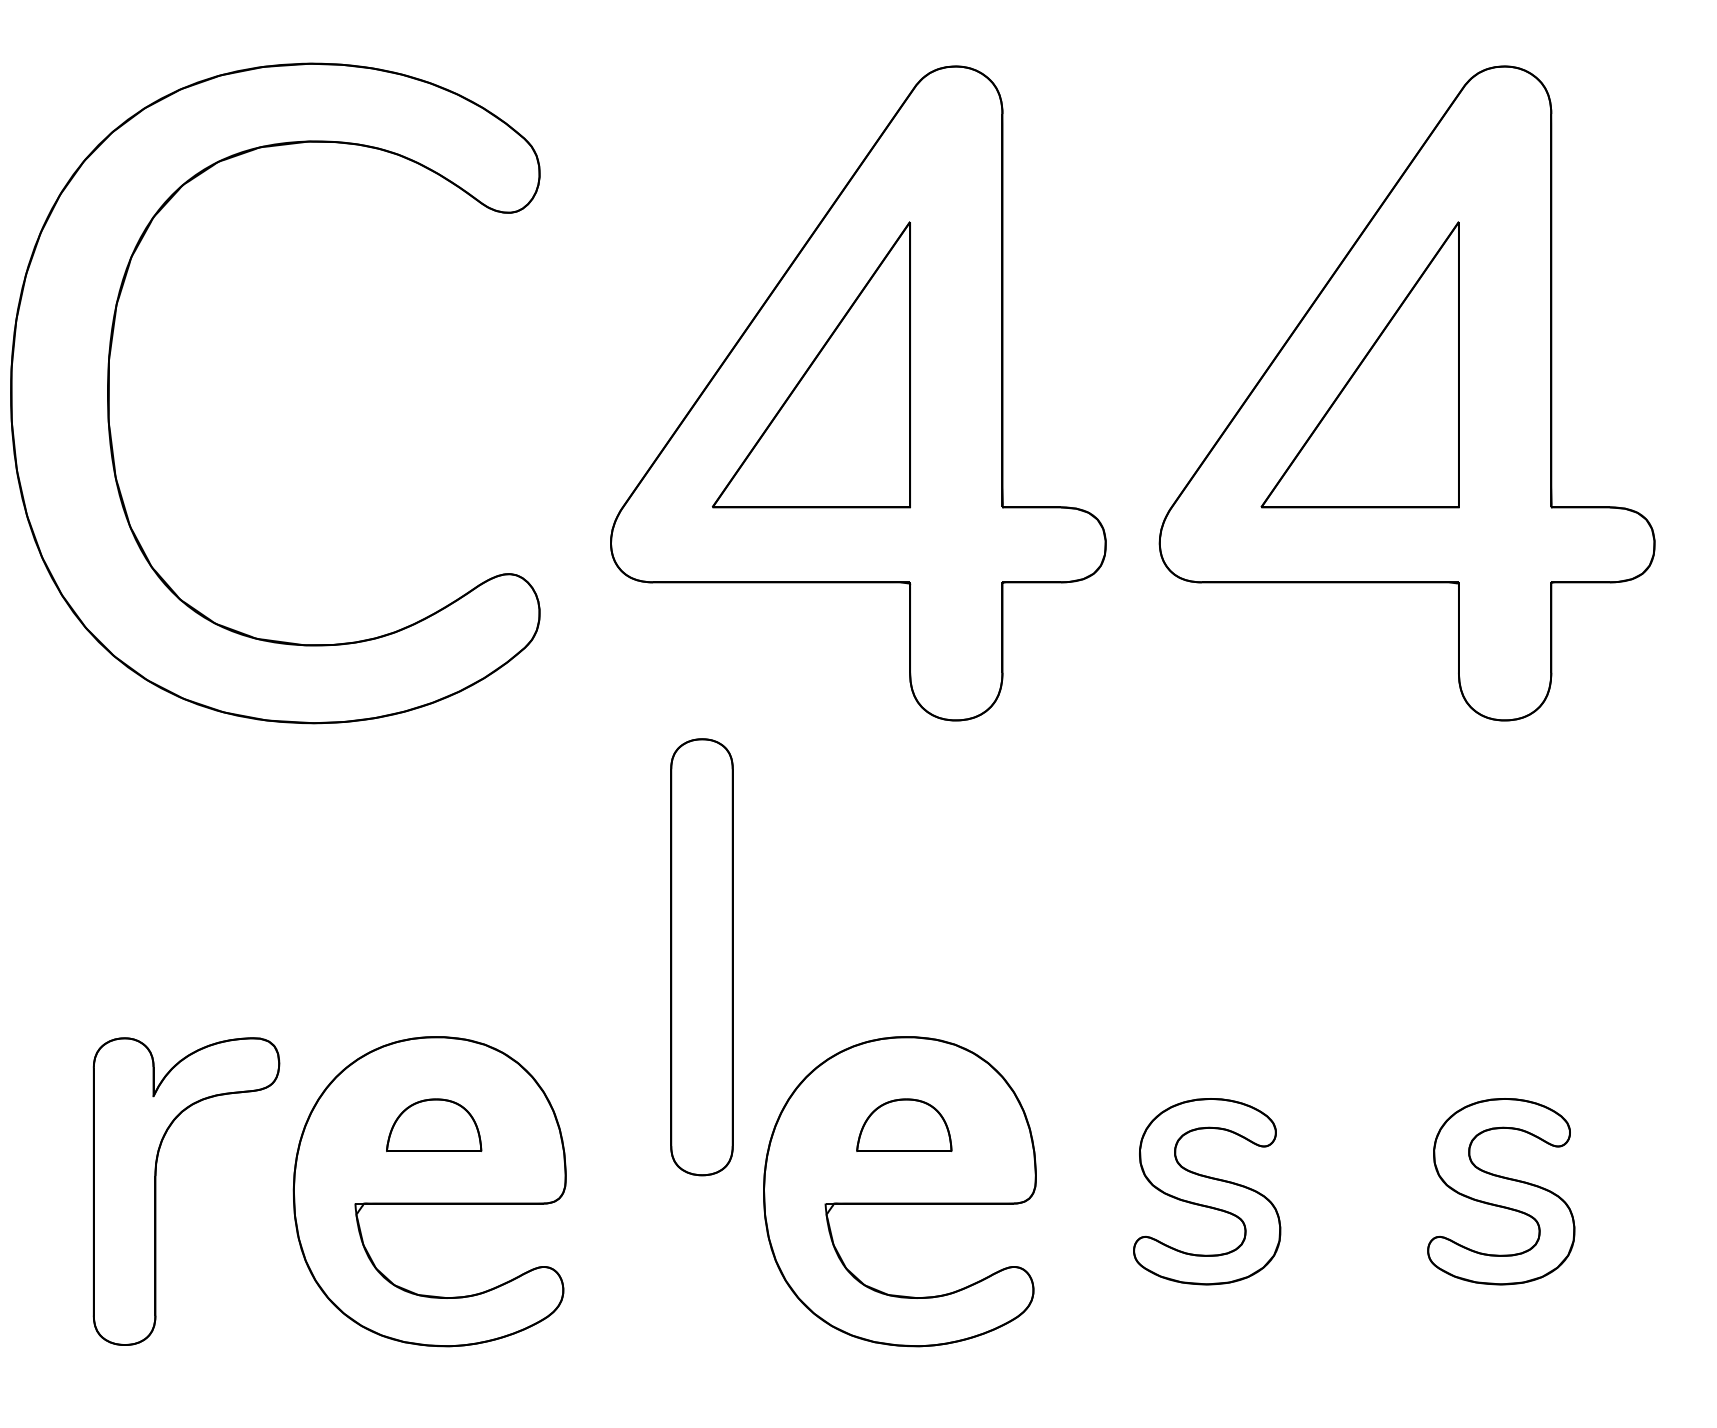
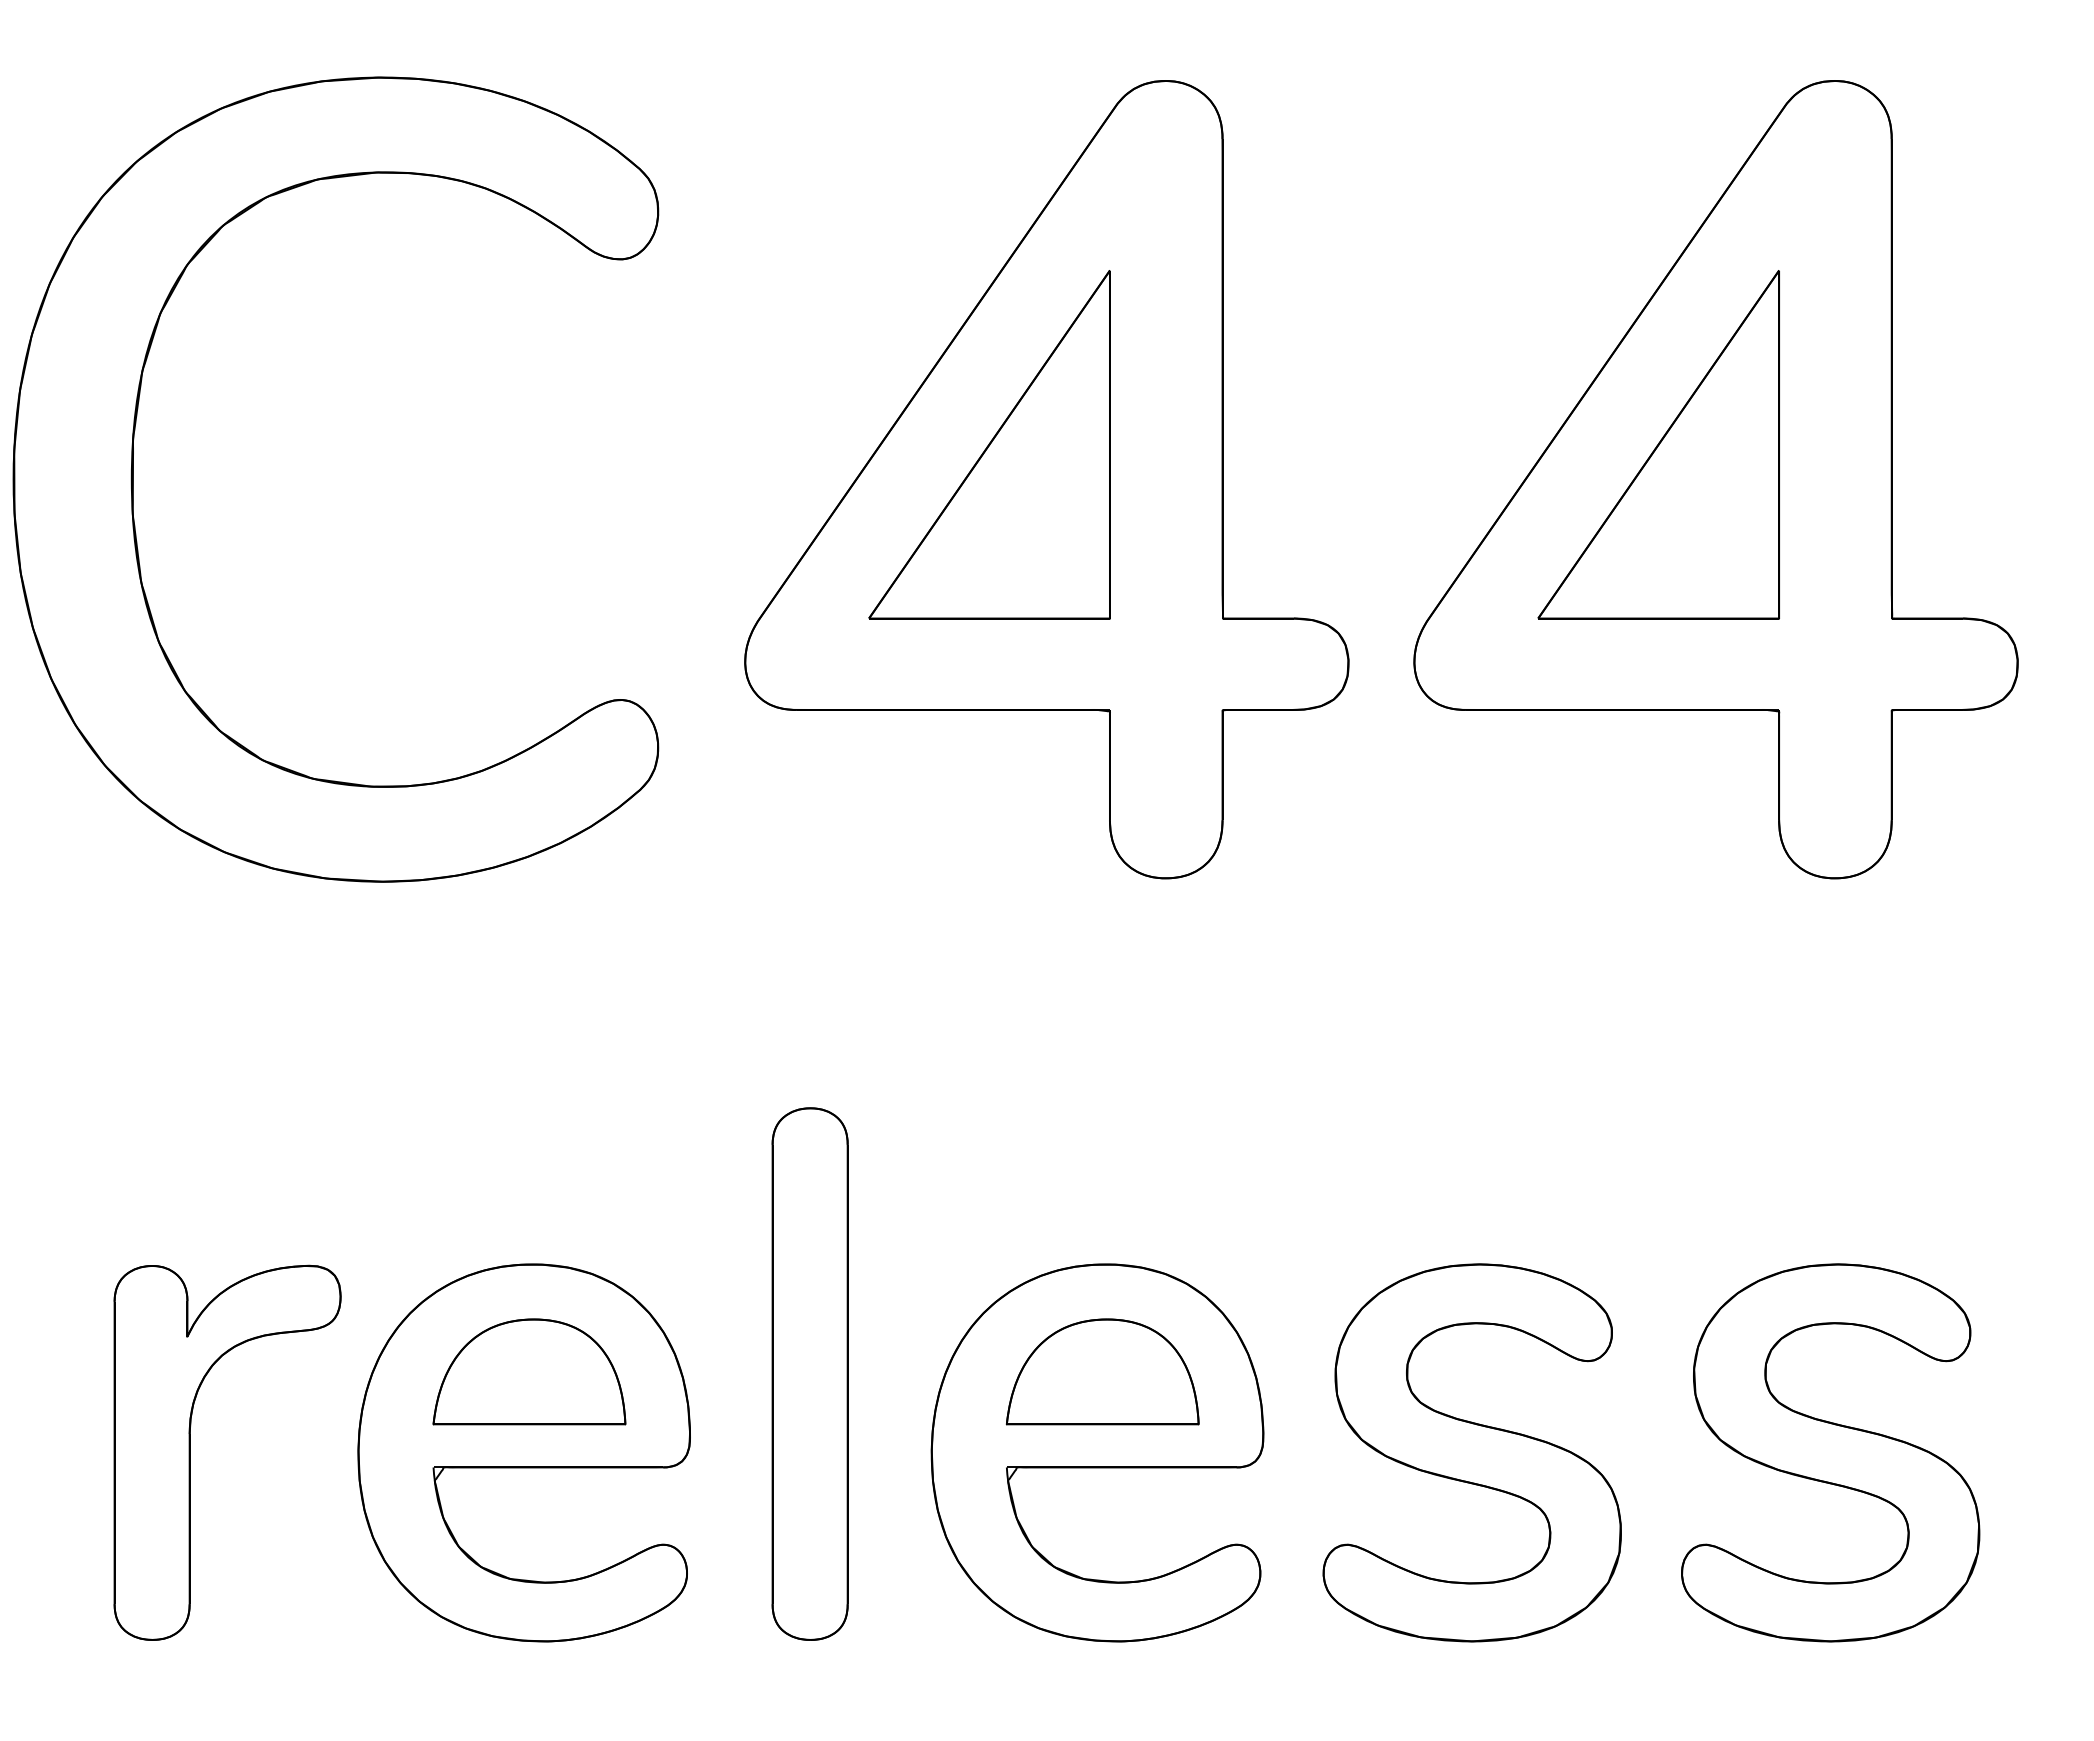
part: (701, 956) -> (809, 1373), moved
part: (434, 1124) -> (529, 1371), size x1.67
part: (904, 1124) -> (1102, 1371), size x1.67
part: (1206, 1191) -> (1471, 1452), size x1.67
part: (1501, 1191) -> (1830, 1452), size x1.67

